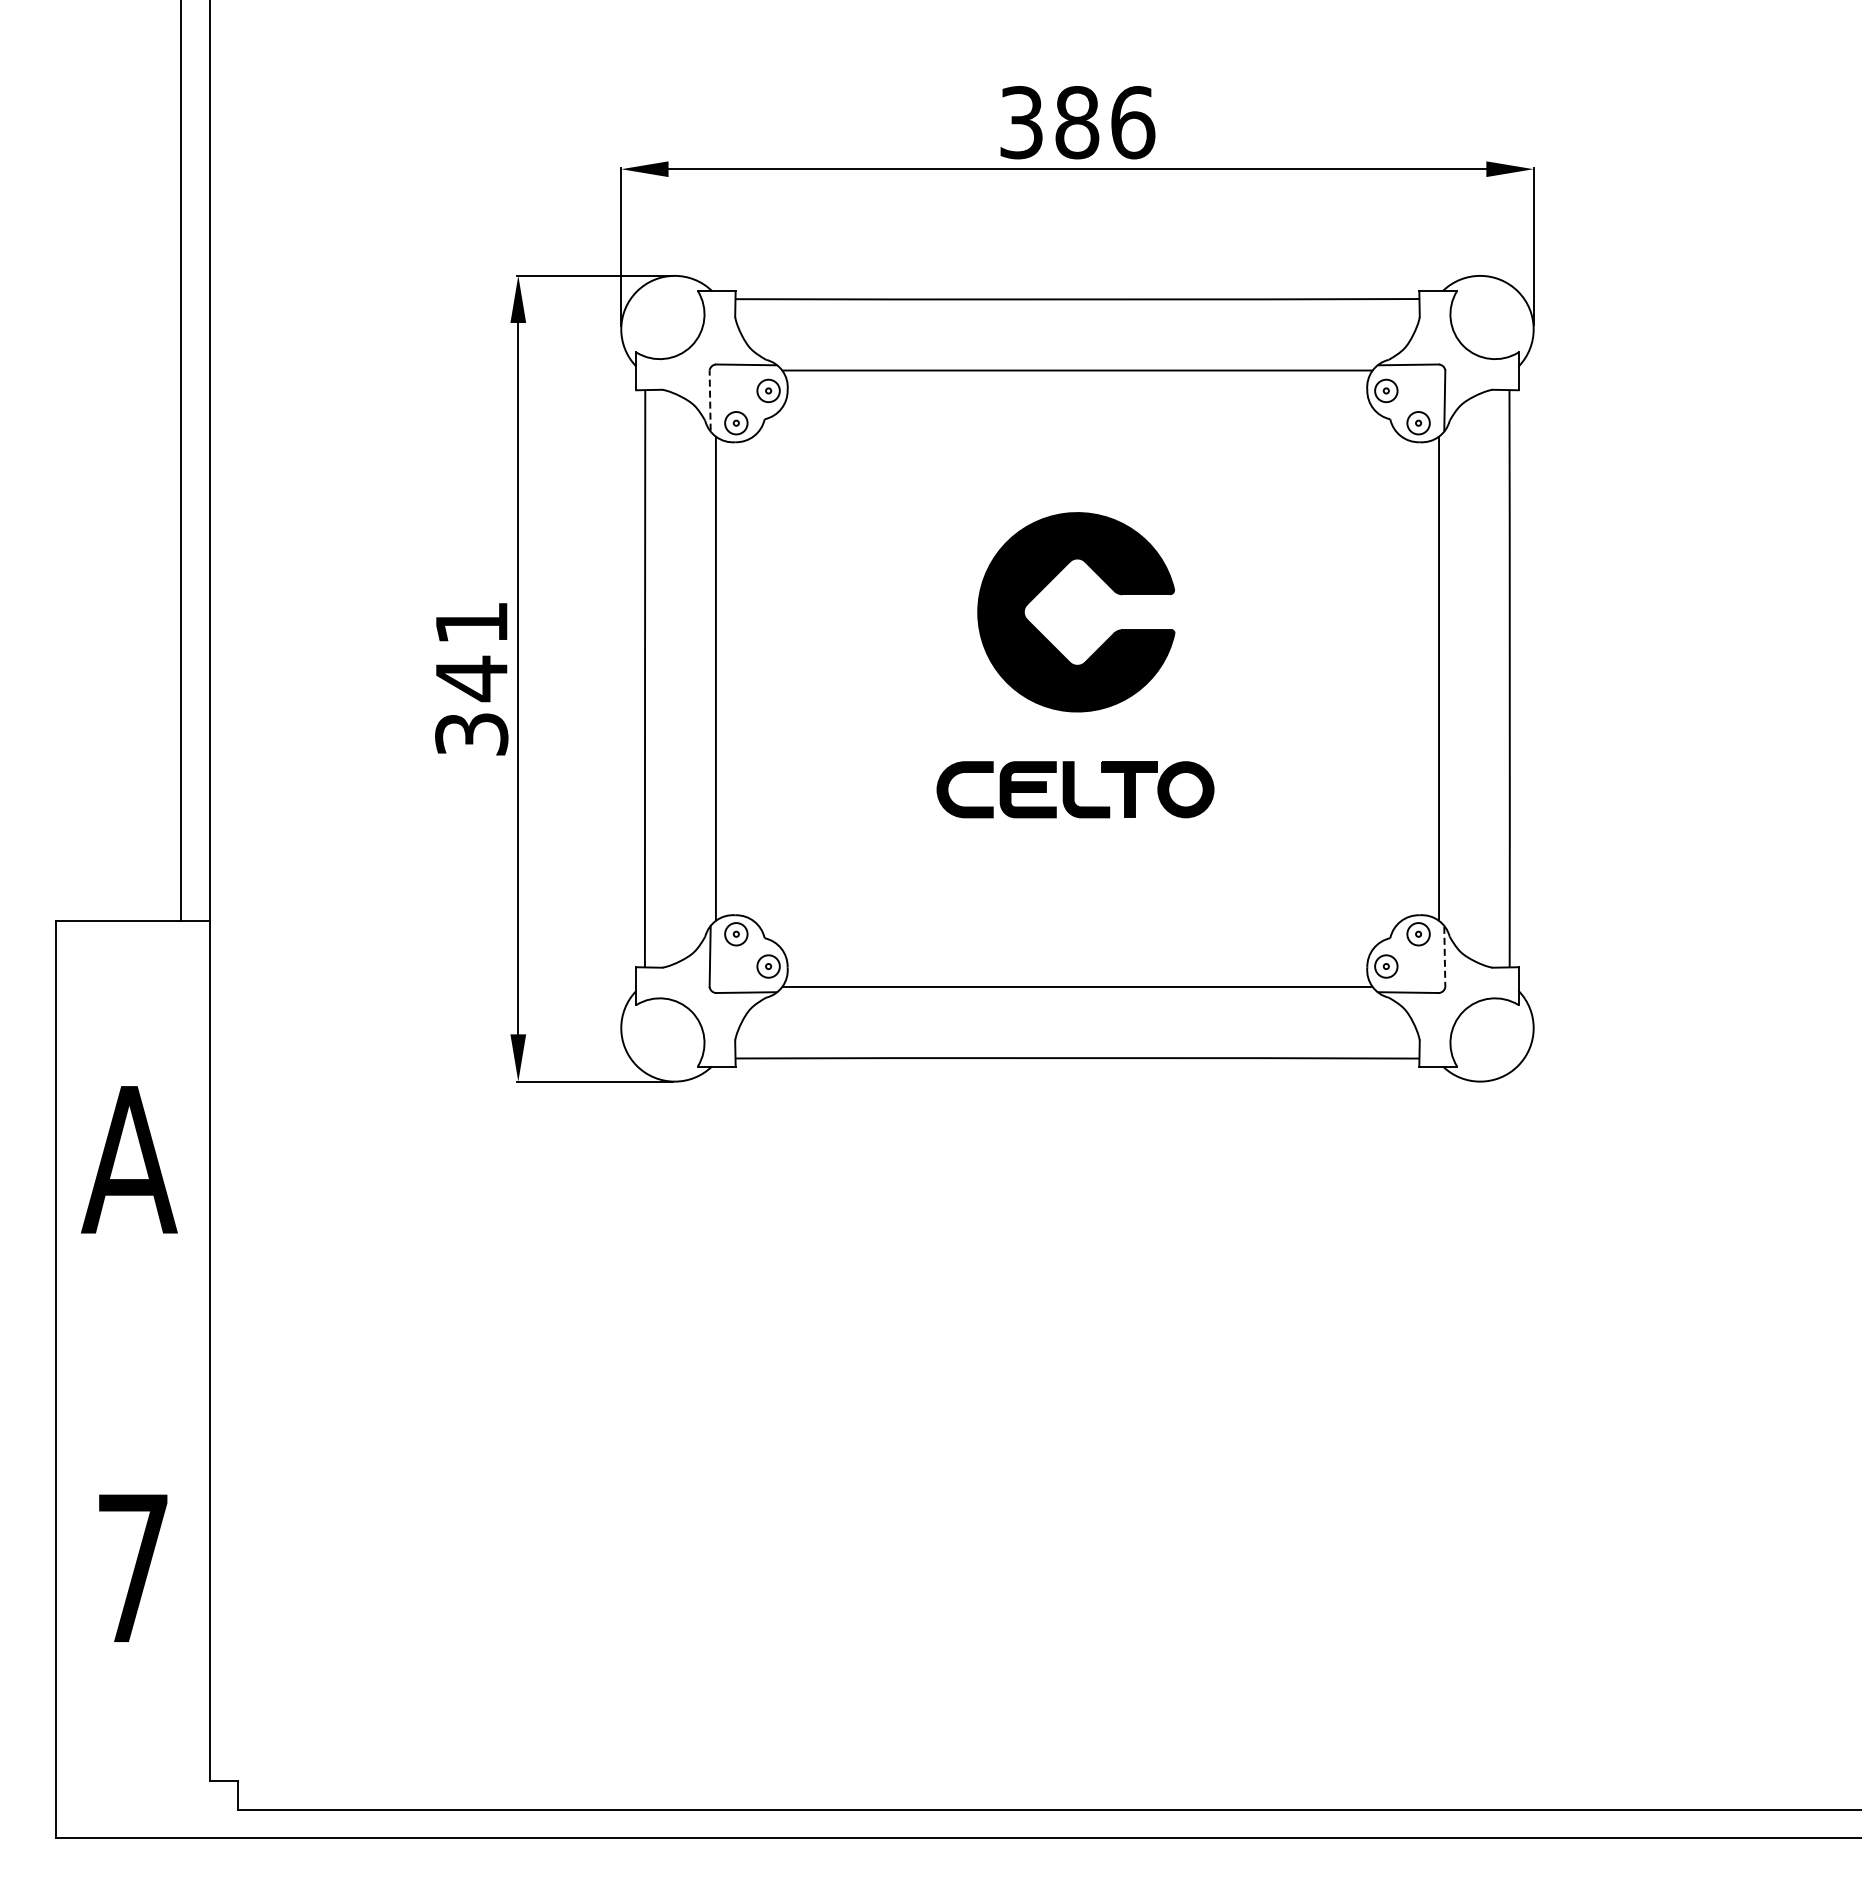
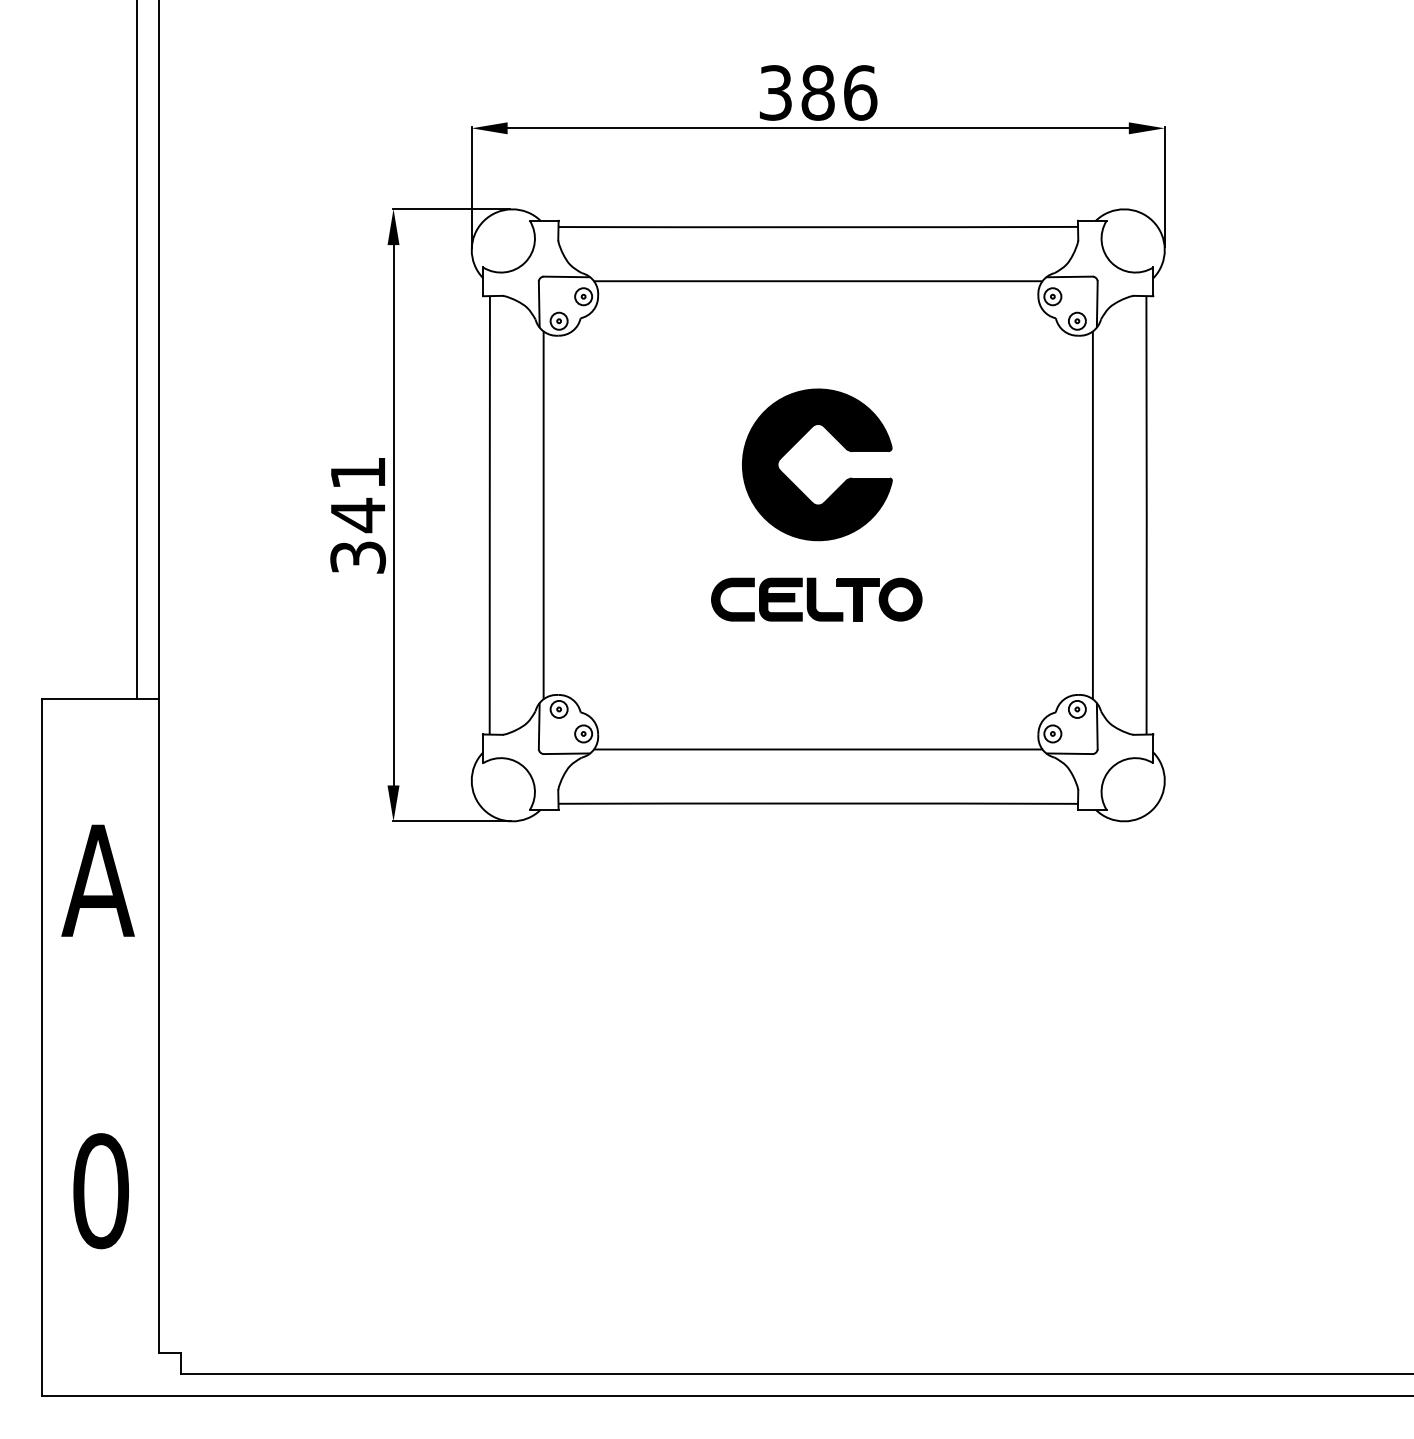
line: (710, 400) -> (539, 303), dashed -> solid
line: (1444, 957) -> (1097, 727), dashed -> solid
text: (133, 1568) -> (101, 1191), 7 -> 0

